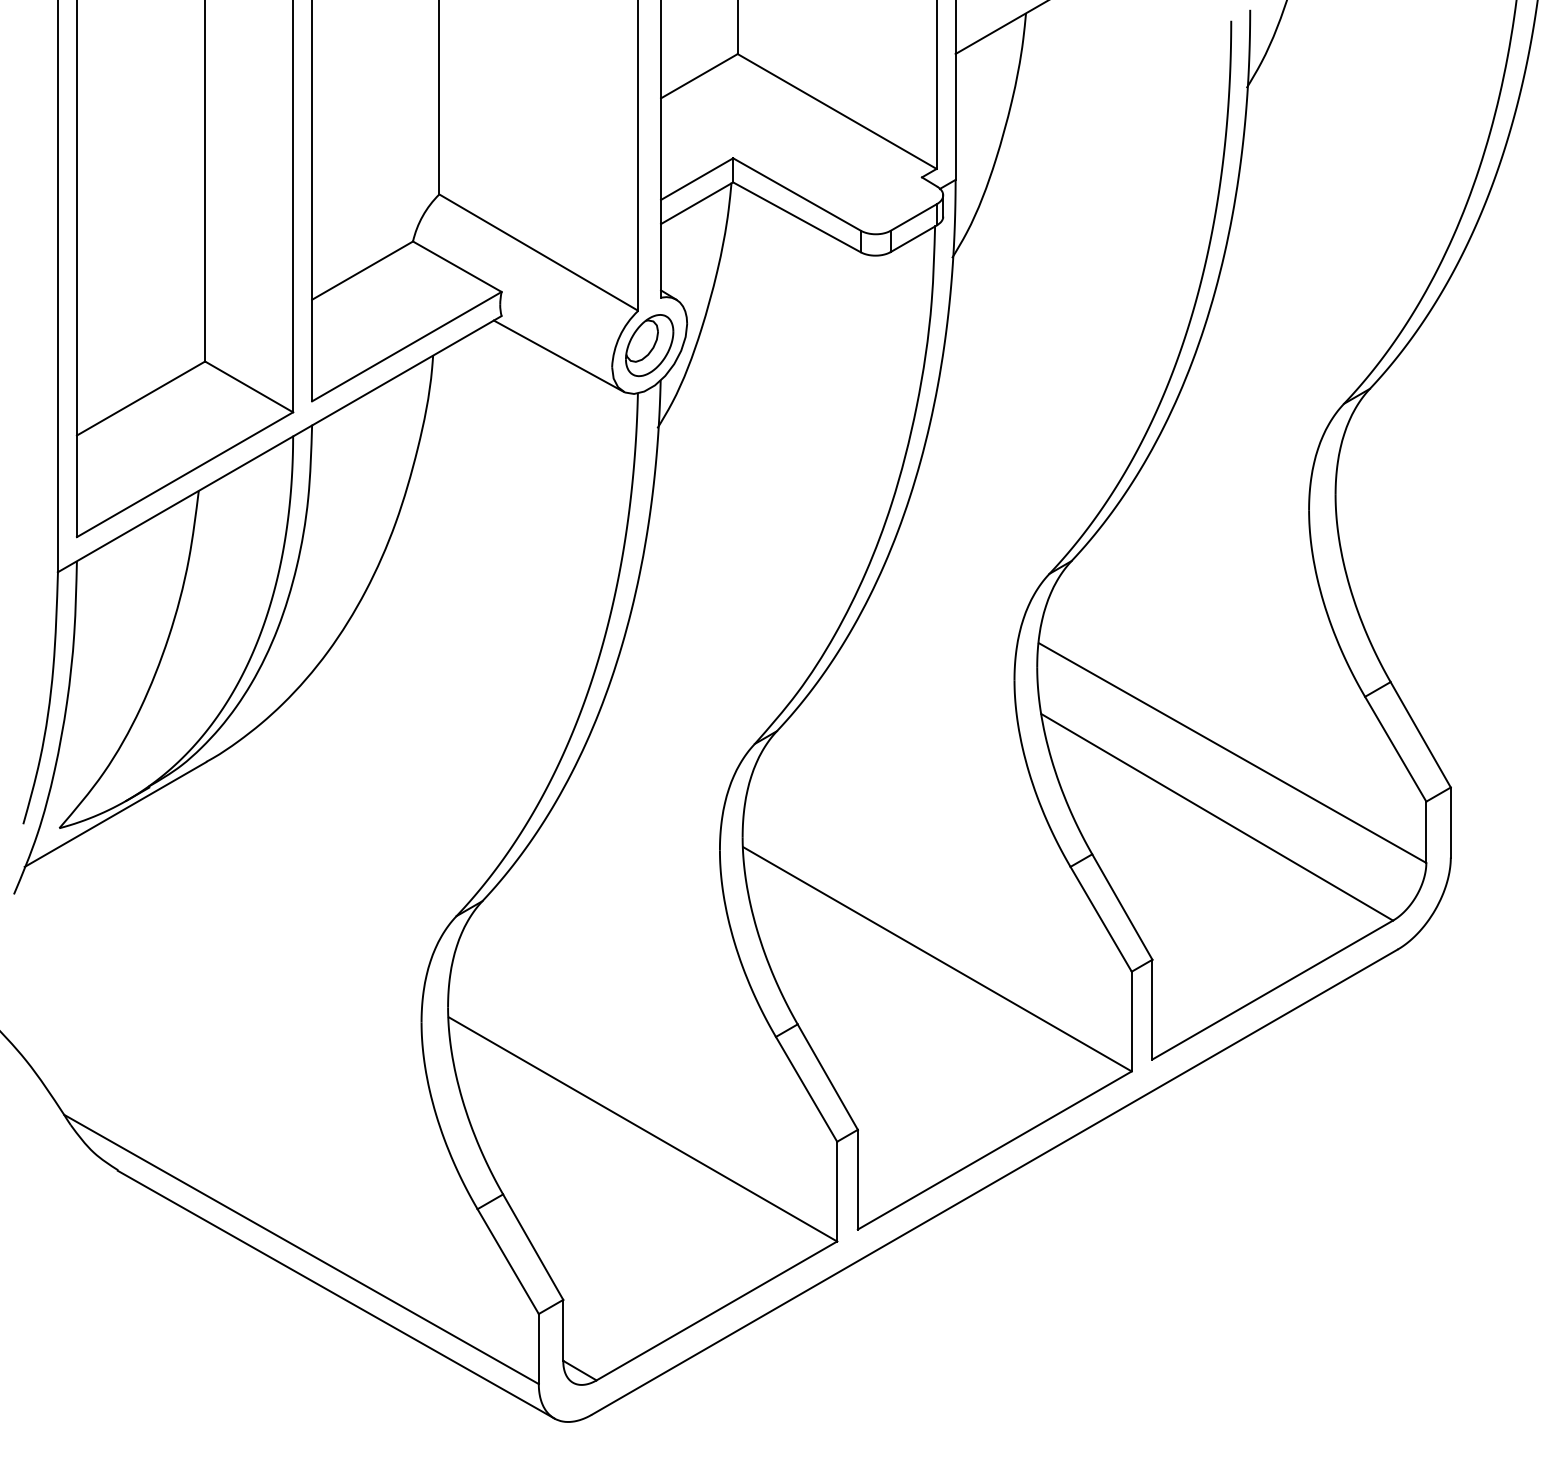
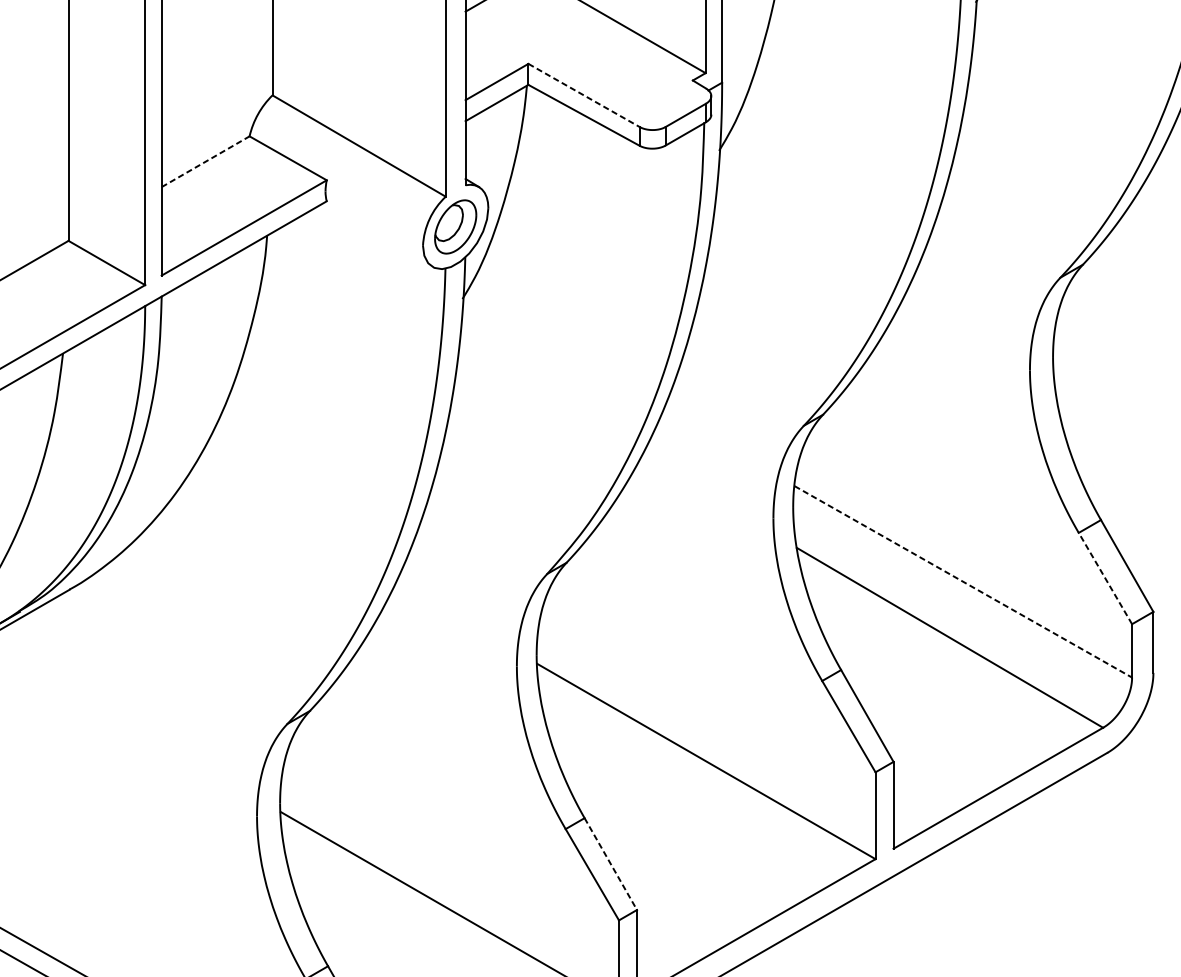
line: (797, 194) -> (584, 95), solid -> dashed
line: (363, 270) -> (206, 161), solid -> dashed
line: (558, 355) -> (376, 235), removed
line: (1395, 749) -> (1105, 578), solid -> dashed
line: (1232, 753) -> (963, 582), solid -> dashed
line: (827, 1077) -> (610, 864), solid -> dashed

